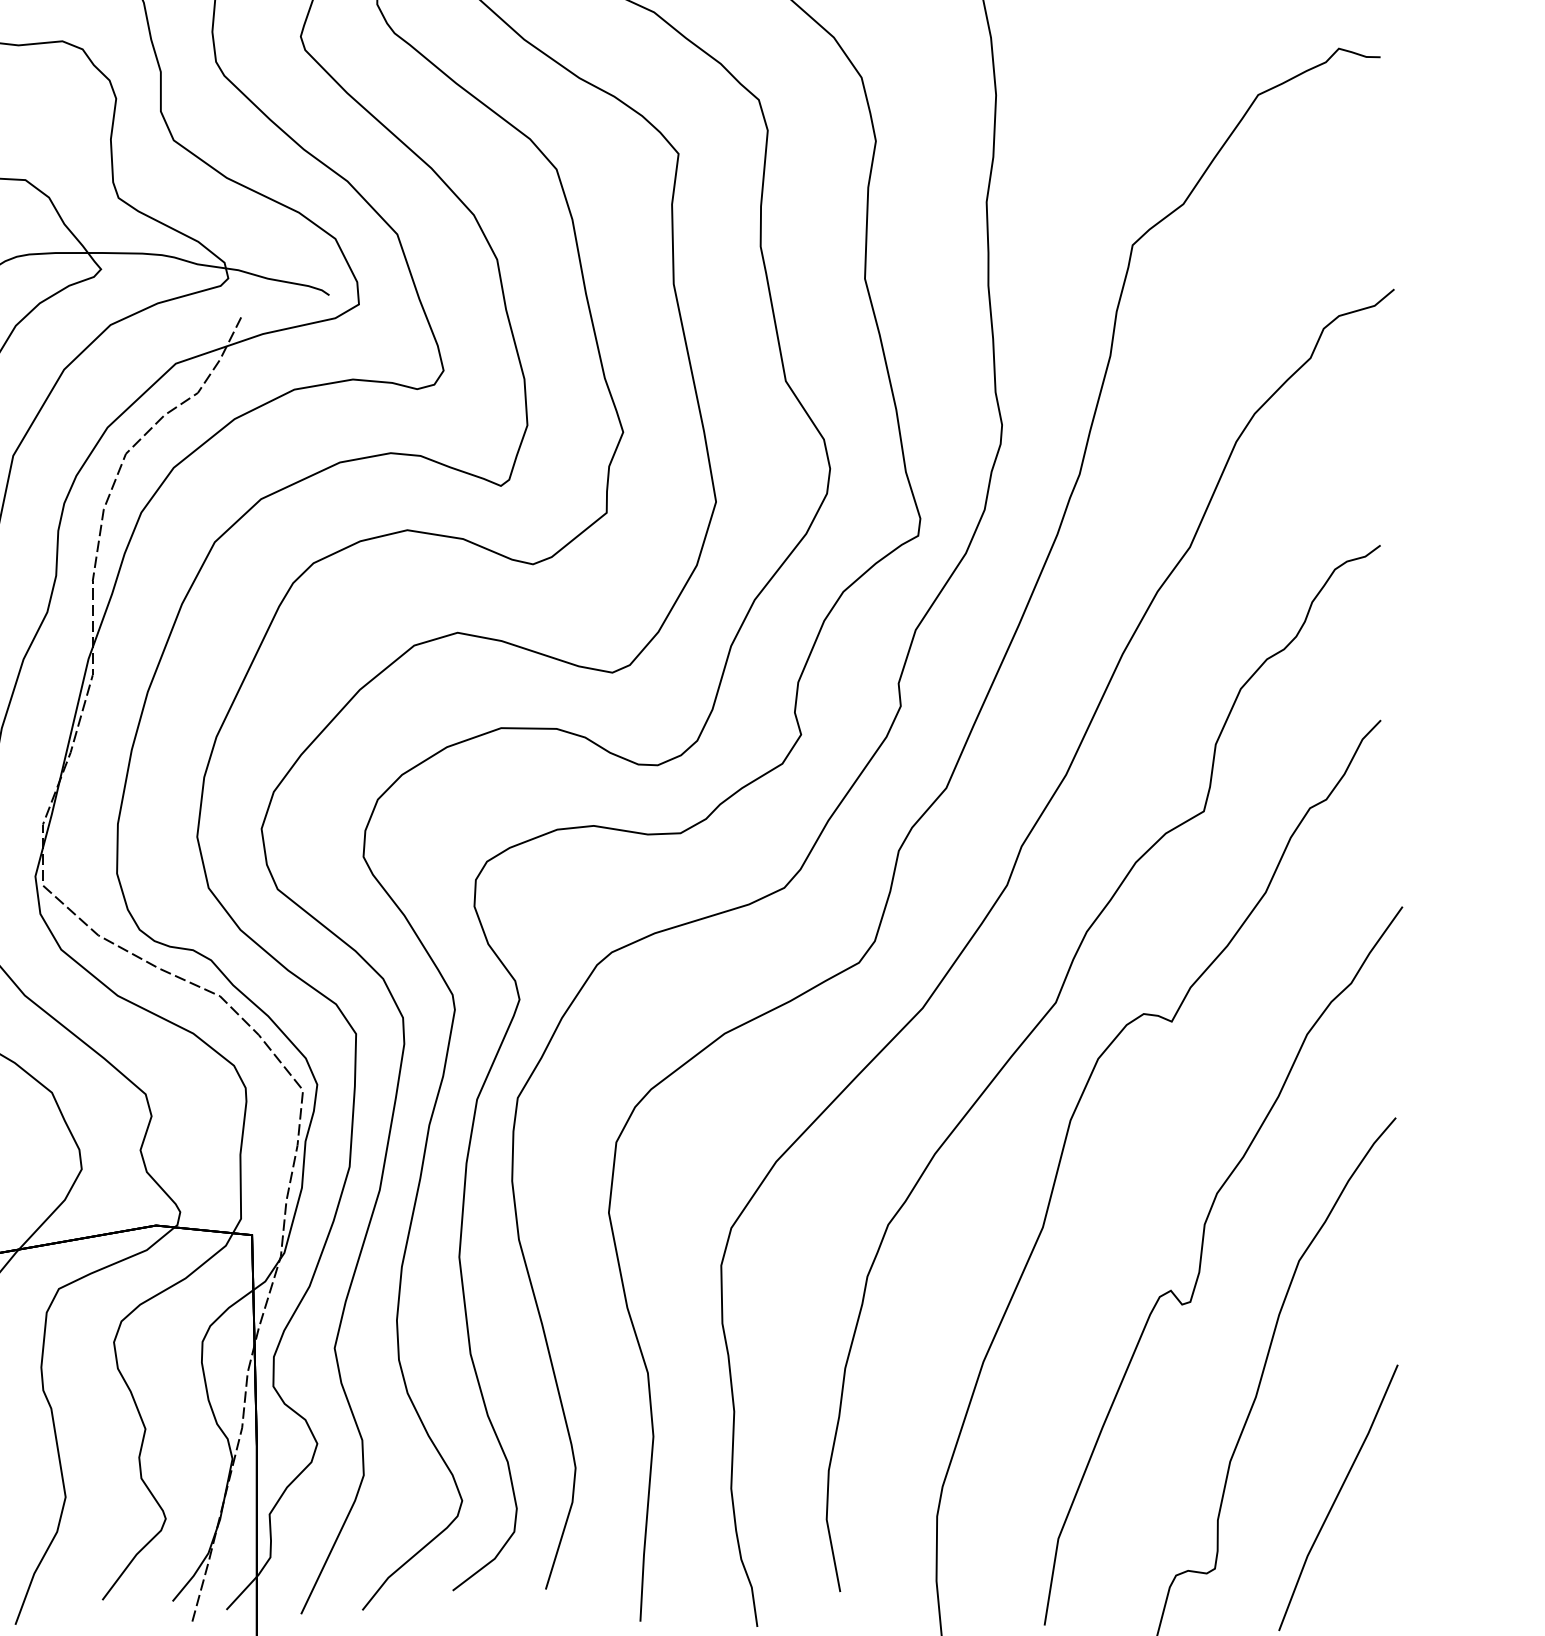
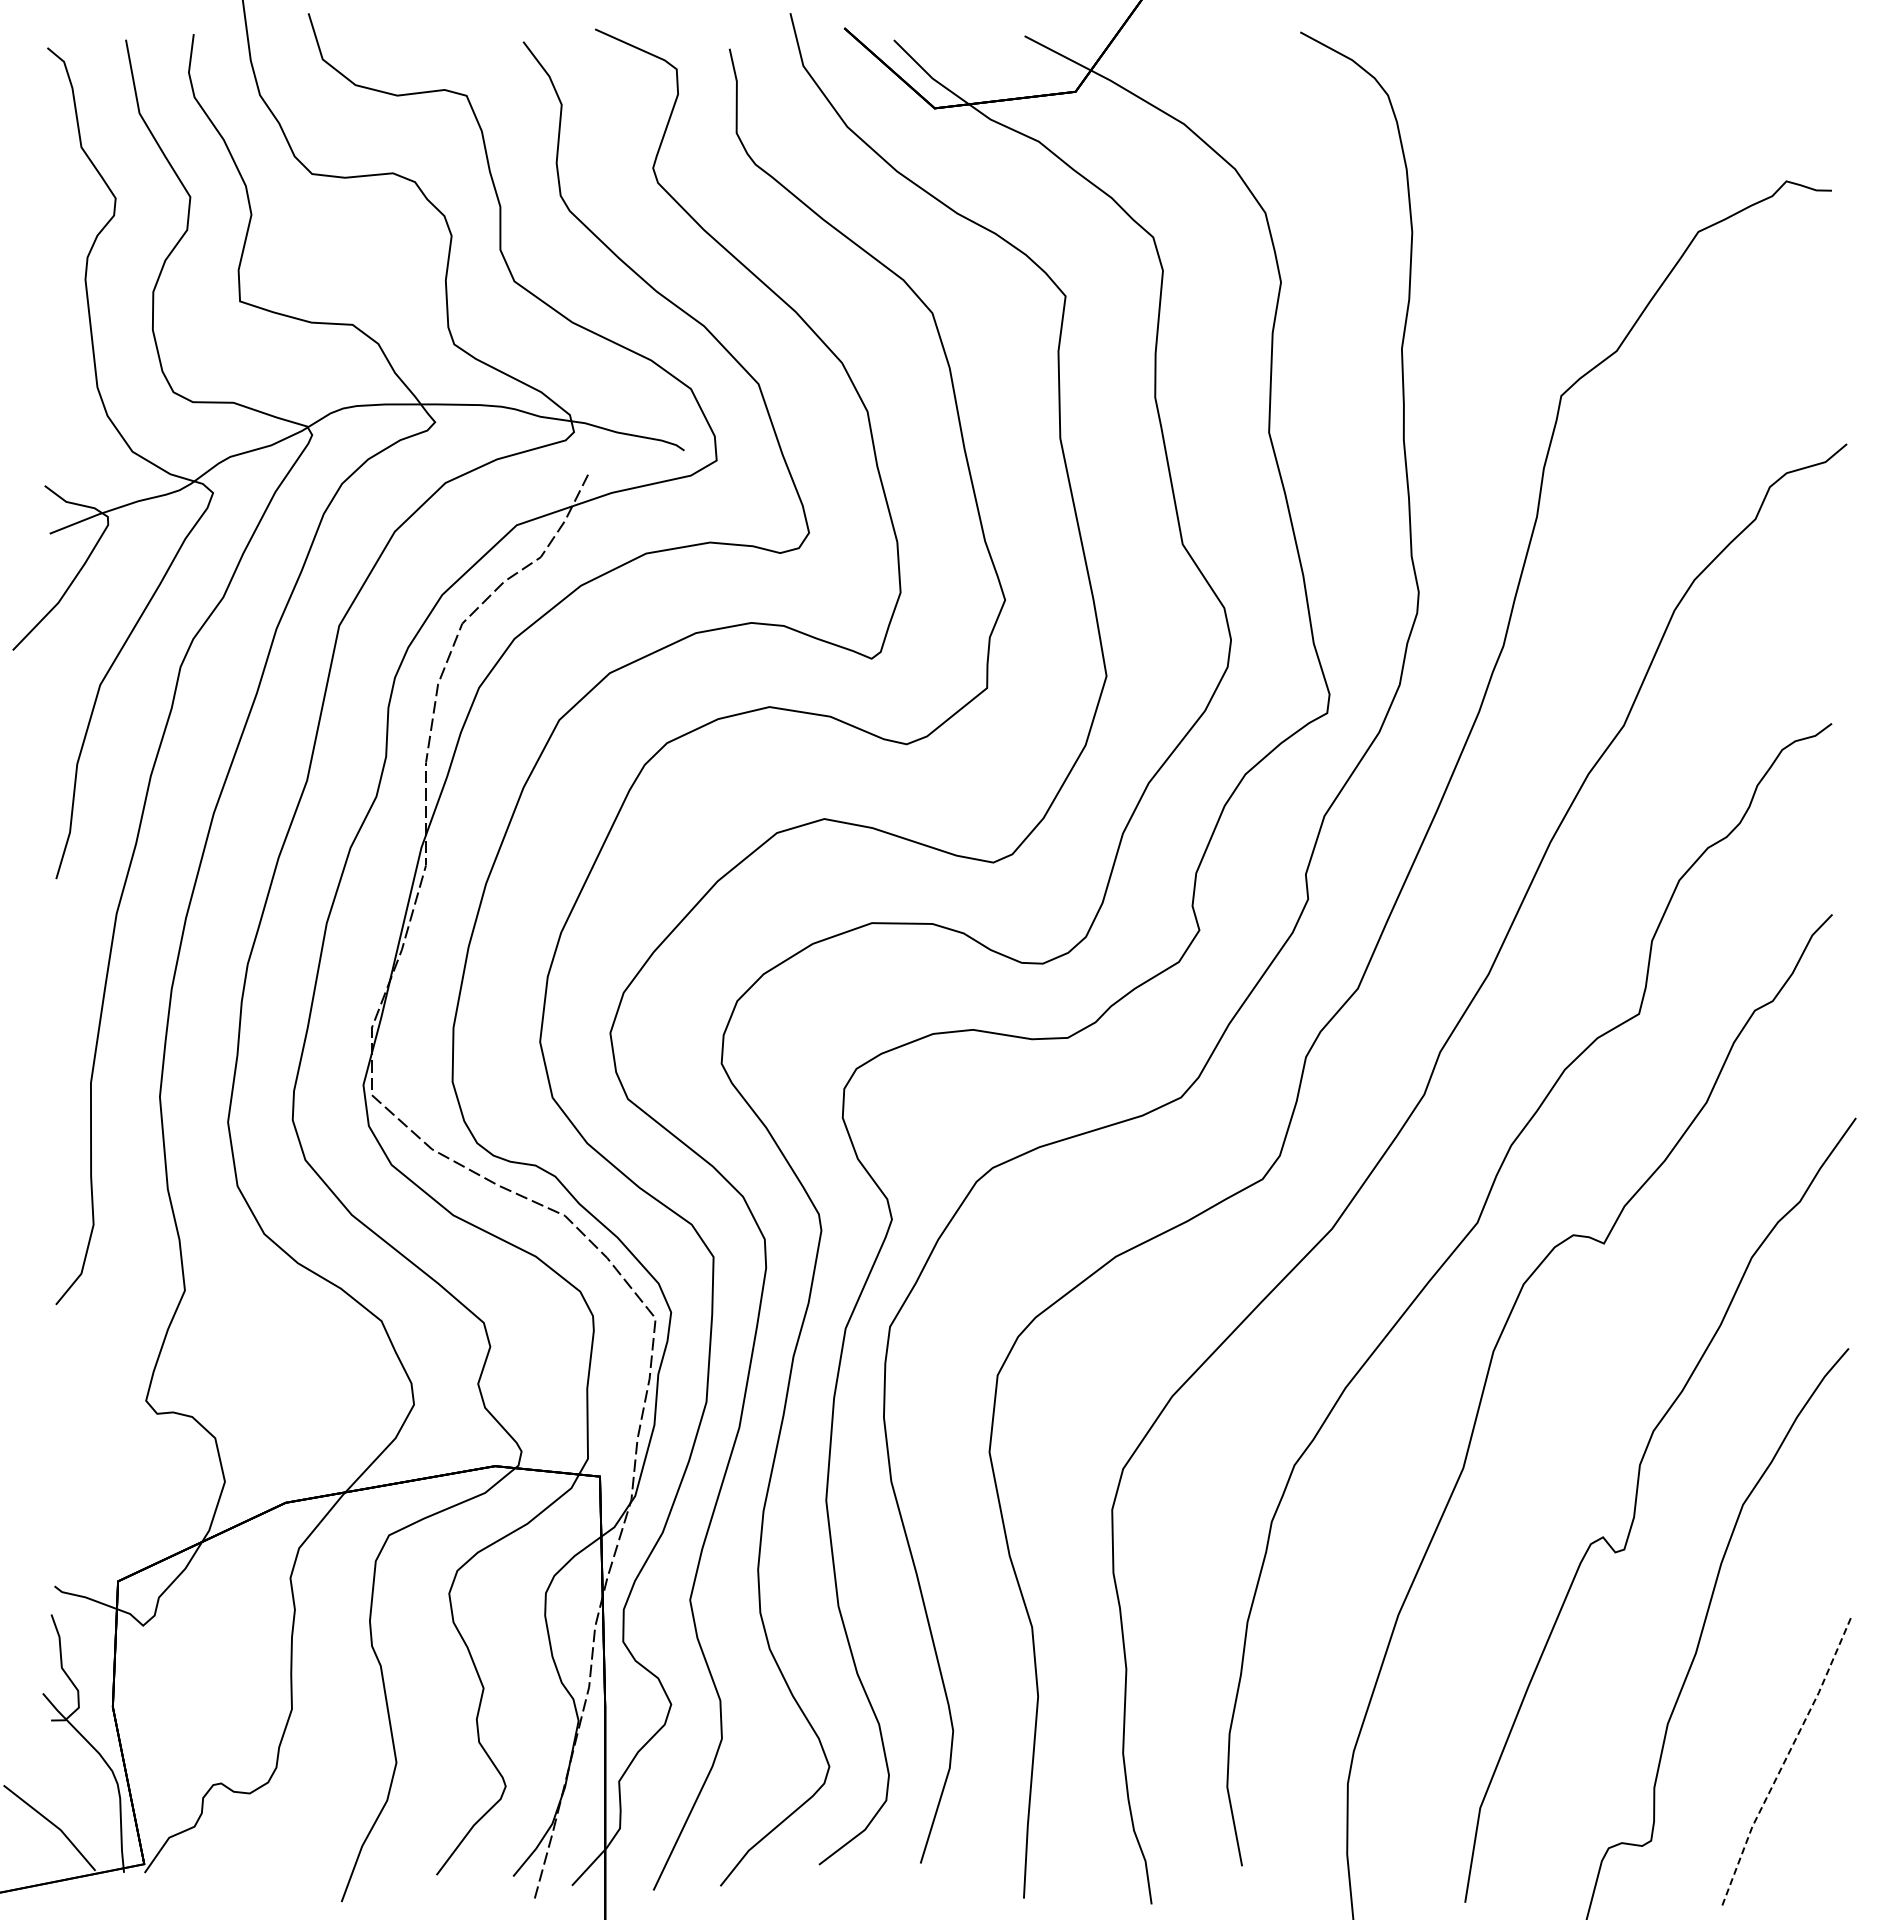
line: (1337, 1497) -> (1784, 1762), solid -> dashed

